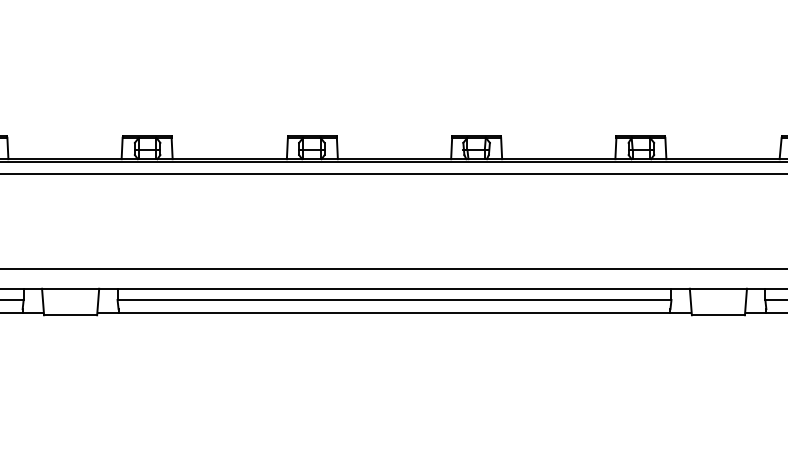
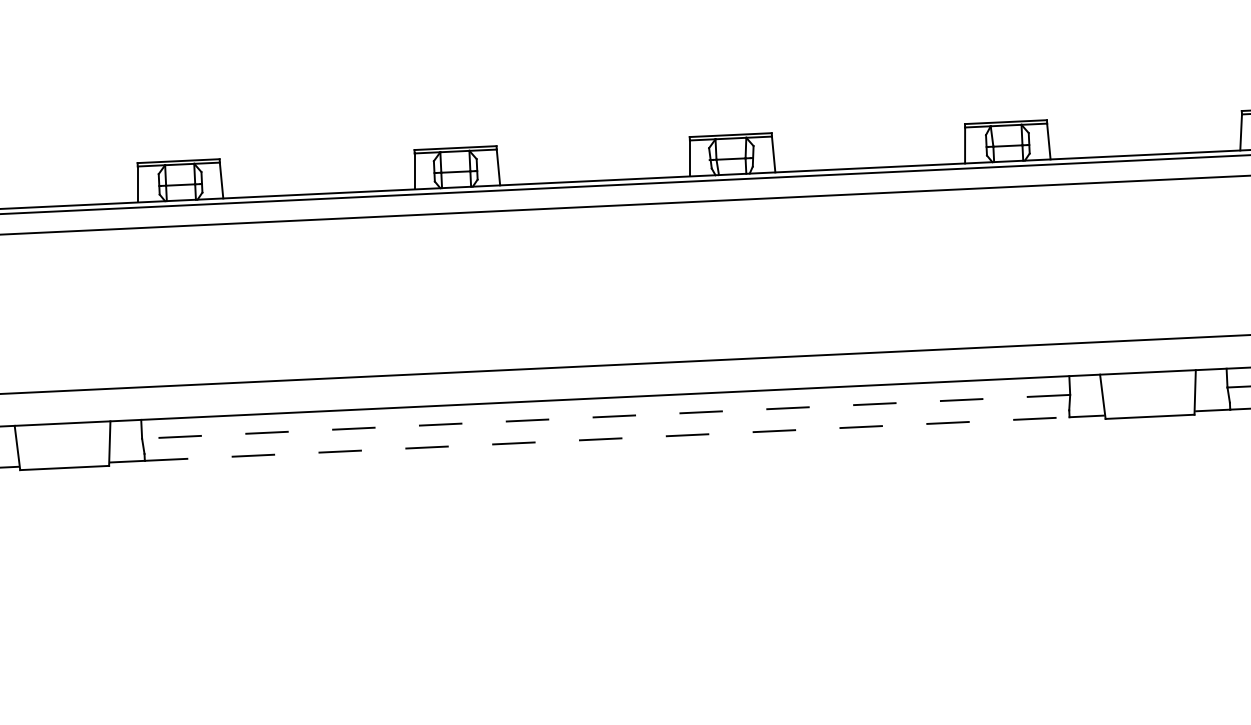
line: (394, 299) -> (606, 416), solid -> dashed
line: (394, 313) -> (607, 439), solid -> dashed

